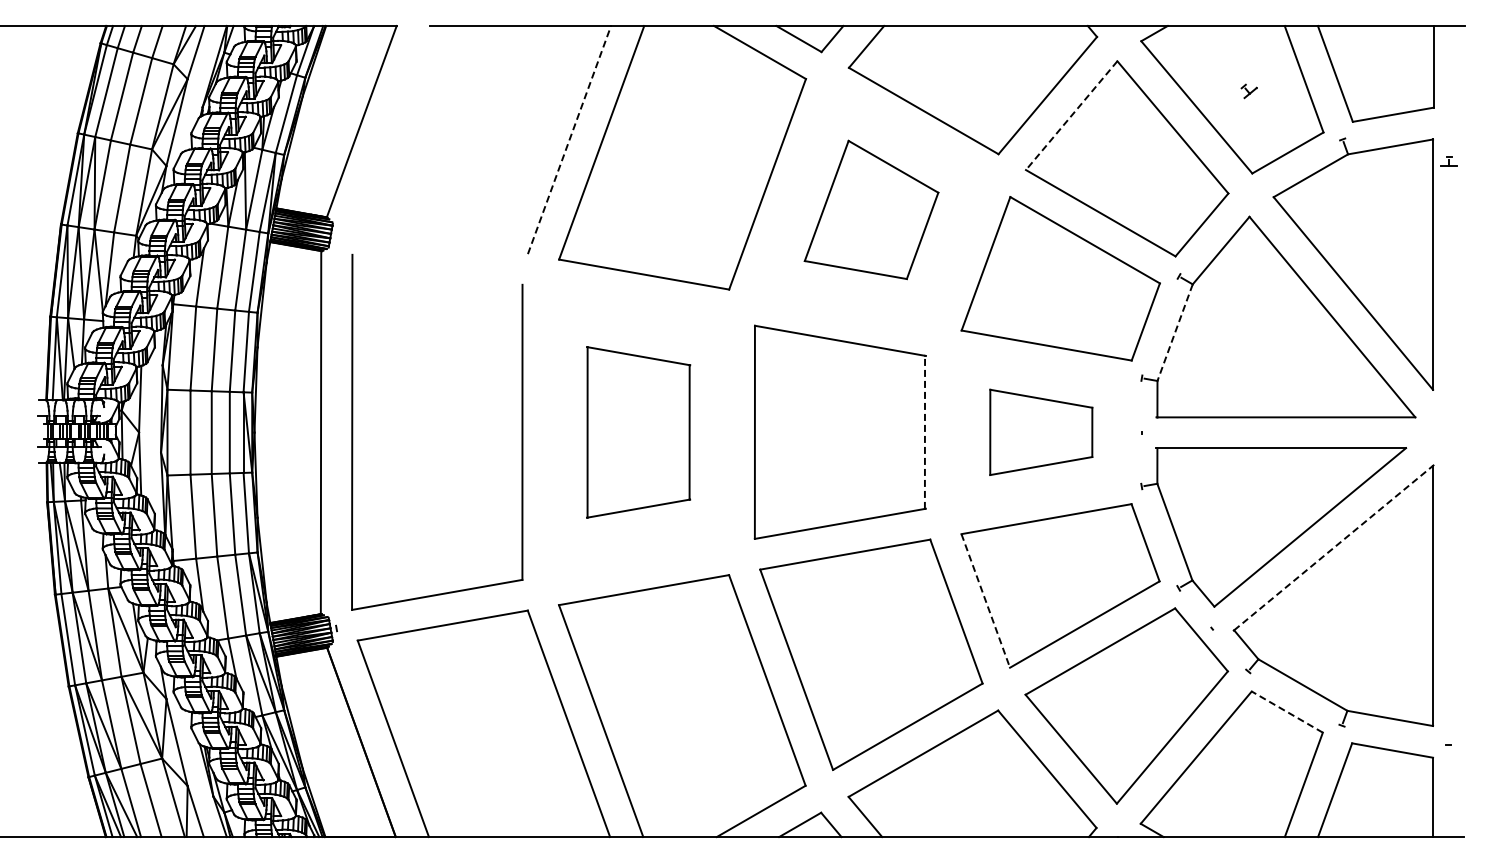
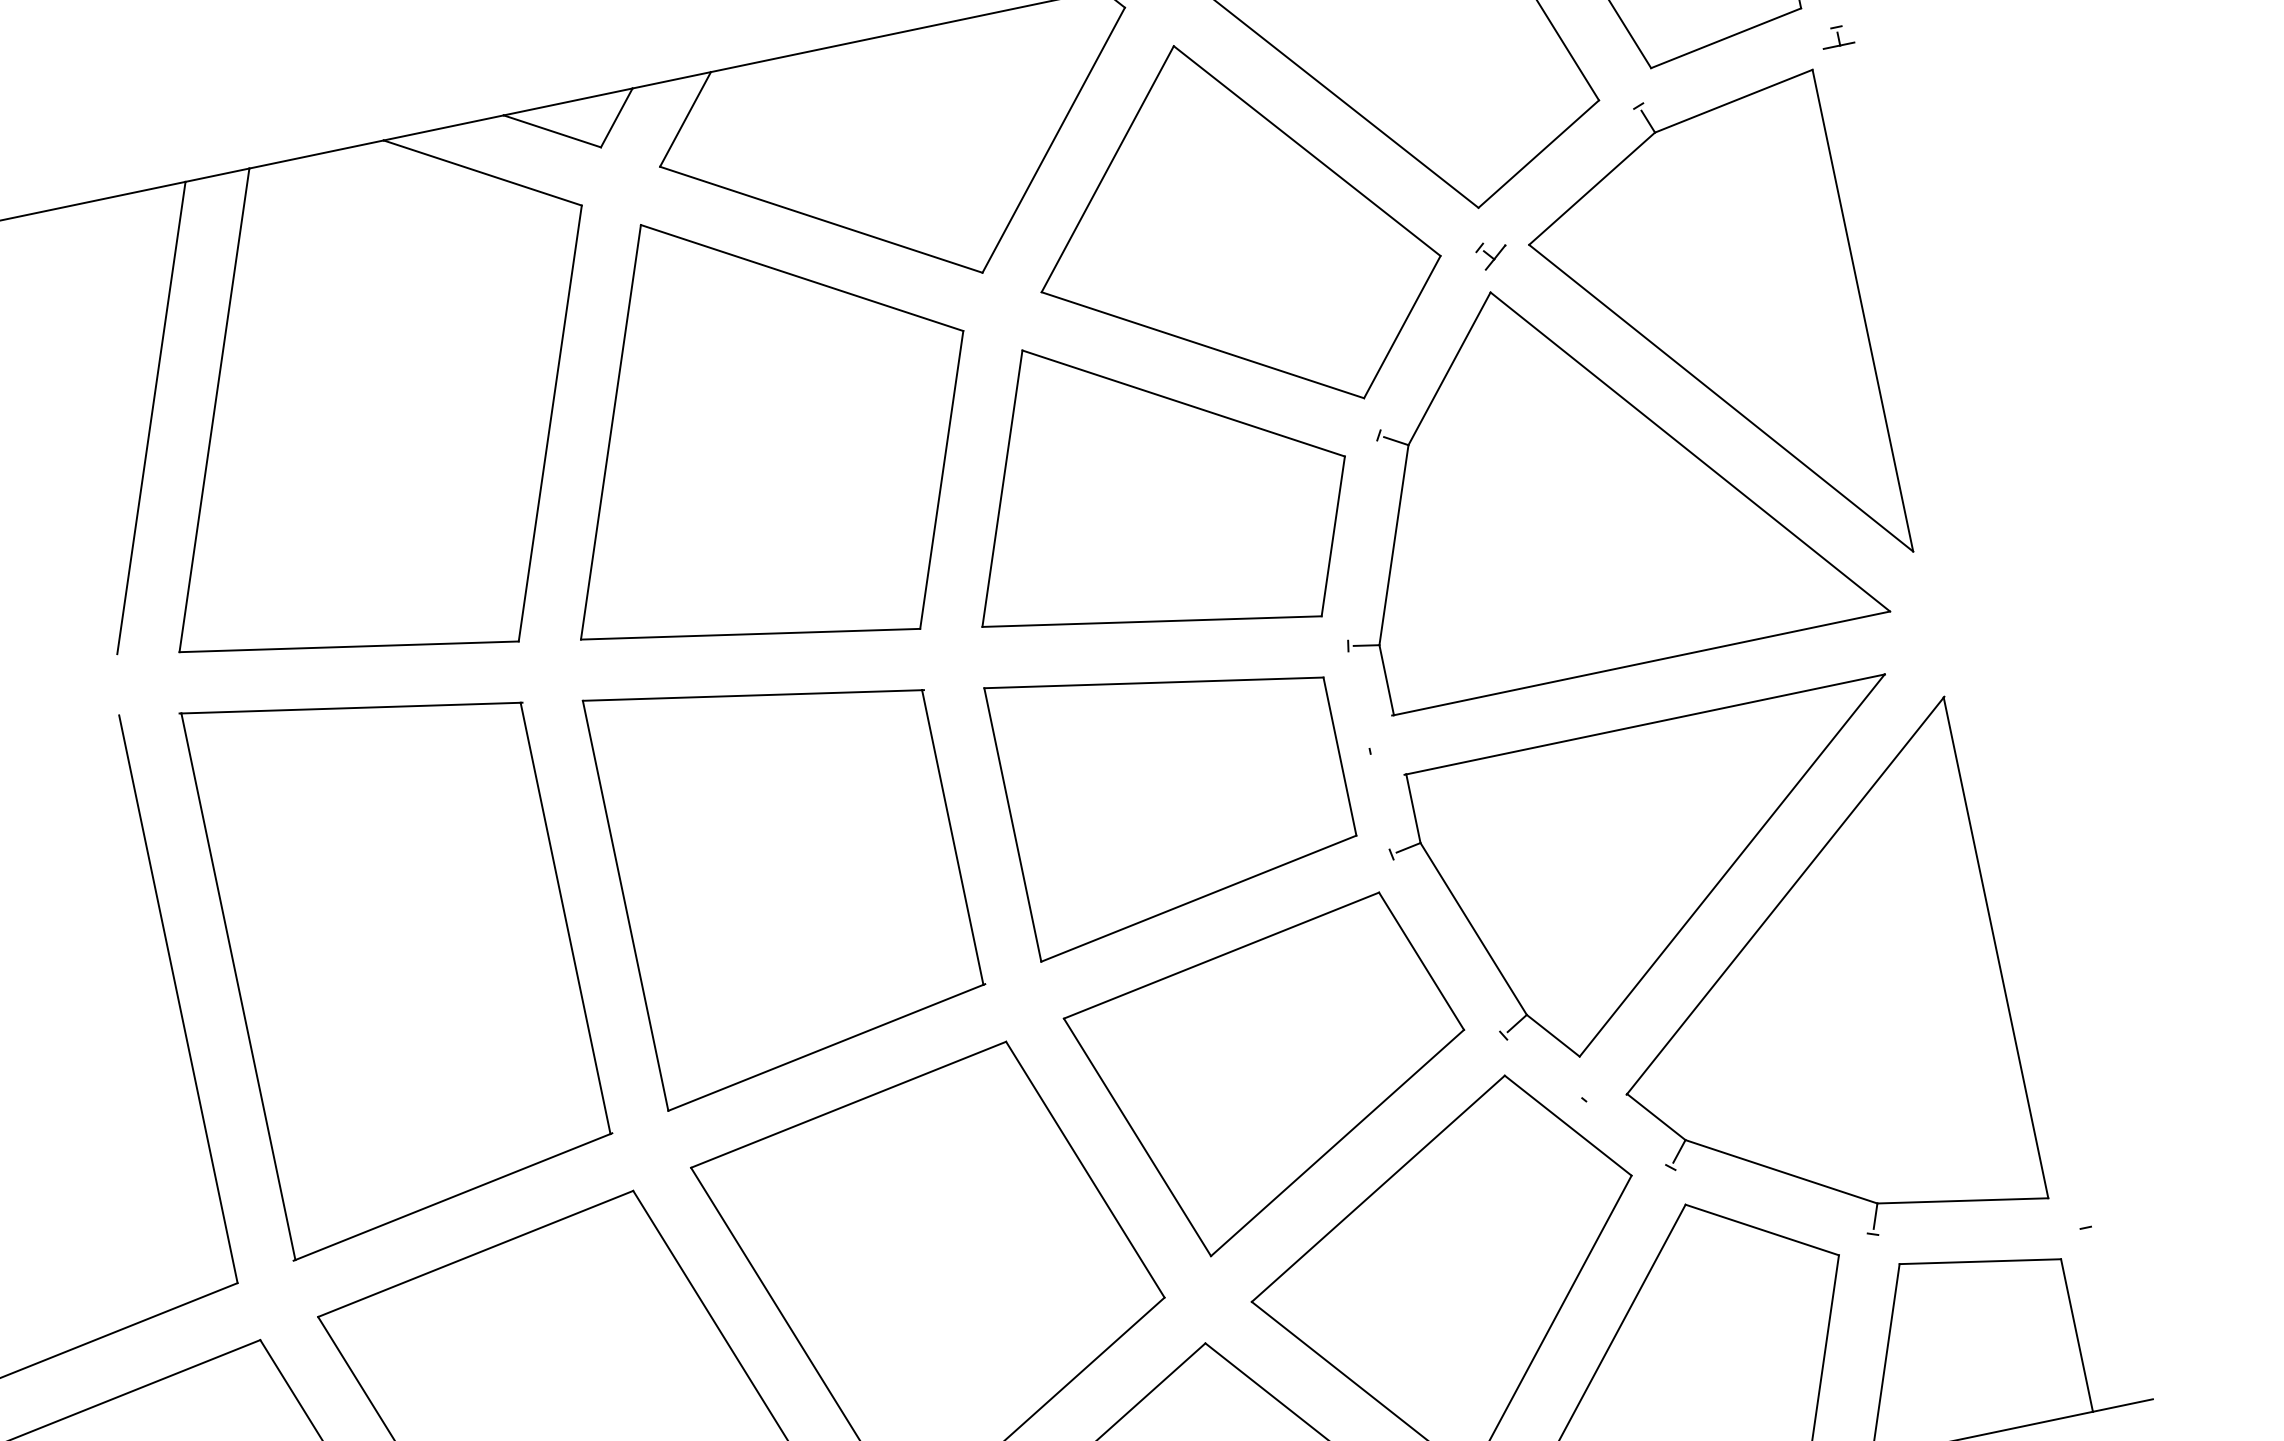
part: (1248, 91) -> (1490, 255), moved
line: (1071, 116) -> (1107, 170), dashed -> solid
line: (569, 139) -> (151, 416), dashed -> solid
part: (1448, 161) -> (1836, 36), moved
part: (871, 209) -> (760, 430), size x1.67
line: (1174, 333) -> (1393, 547), dashed -> solid
part: (638, 432) -> (401, 952), size x1.67
line: (924, 432) -> (951, 837), dashed -> solid
part: (1041, 432) -> (1177, 790), size x1.67
line: (1334, 547) -> (1786, 894), dashed -> solid
line: (985, 601) -> (1137, 1138), dashed -> solid
line: (1286, 711) -> (1760, 1229), dashed -> solid

